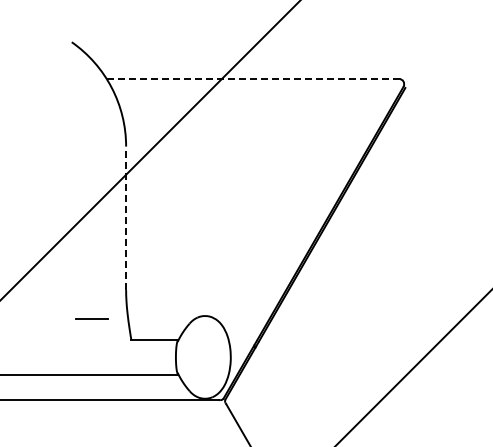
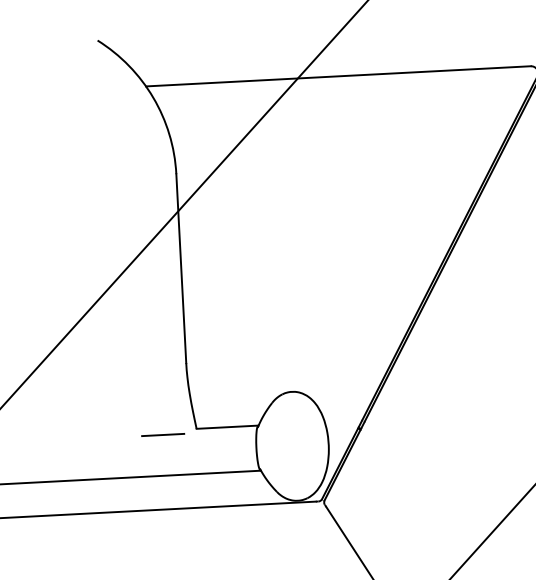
line: (253, 78) -> (339, 75), dashed -> solid
line: (126, 218) -> (181, 268), dashed -> solid
line: (91, 318) -> (162, 434), moved

